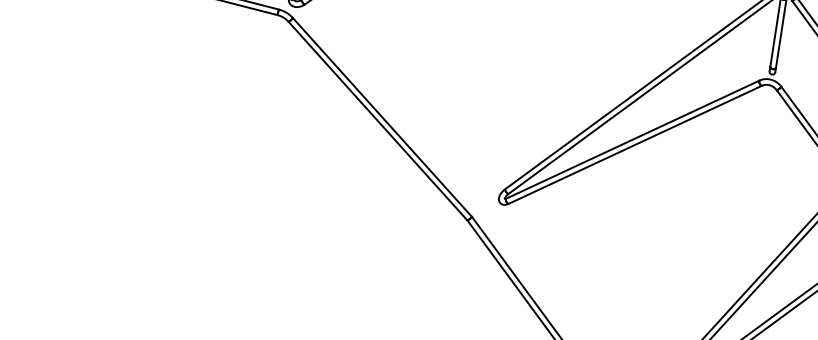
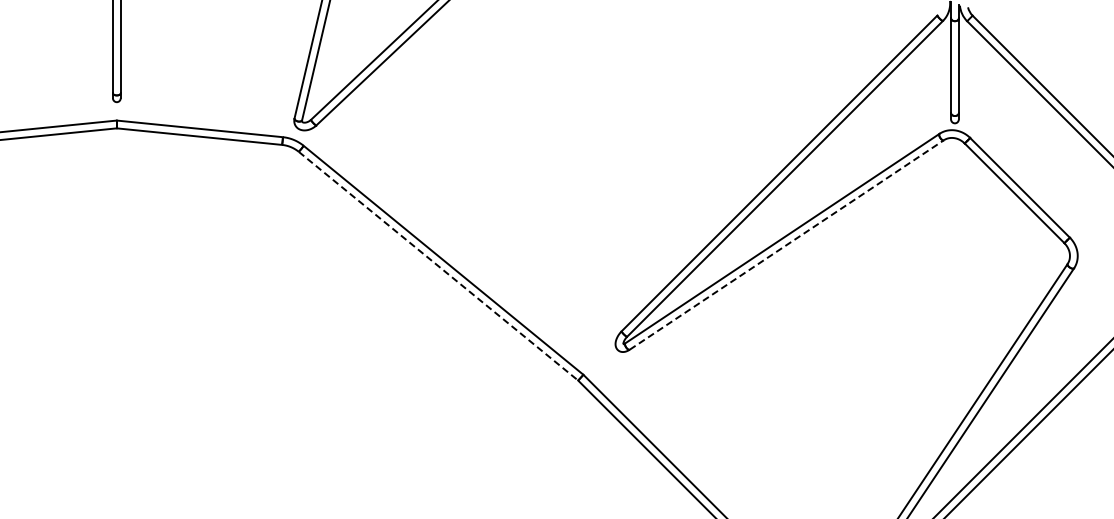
line: (378, 121) -> (438, 266), solid -> dashed
line: (635, 144) -> (786, 244), solid -> dashed

